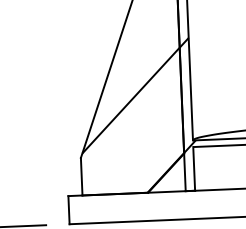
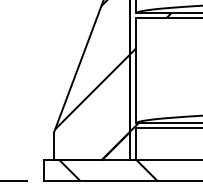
hatch: (157, 206) -> (108, 170), added

